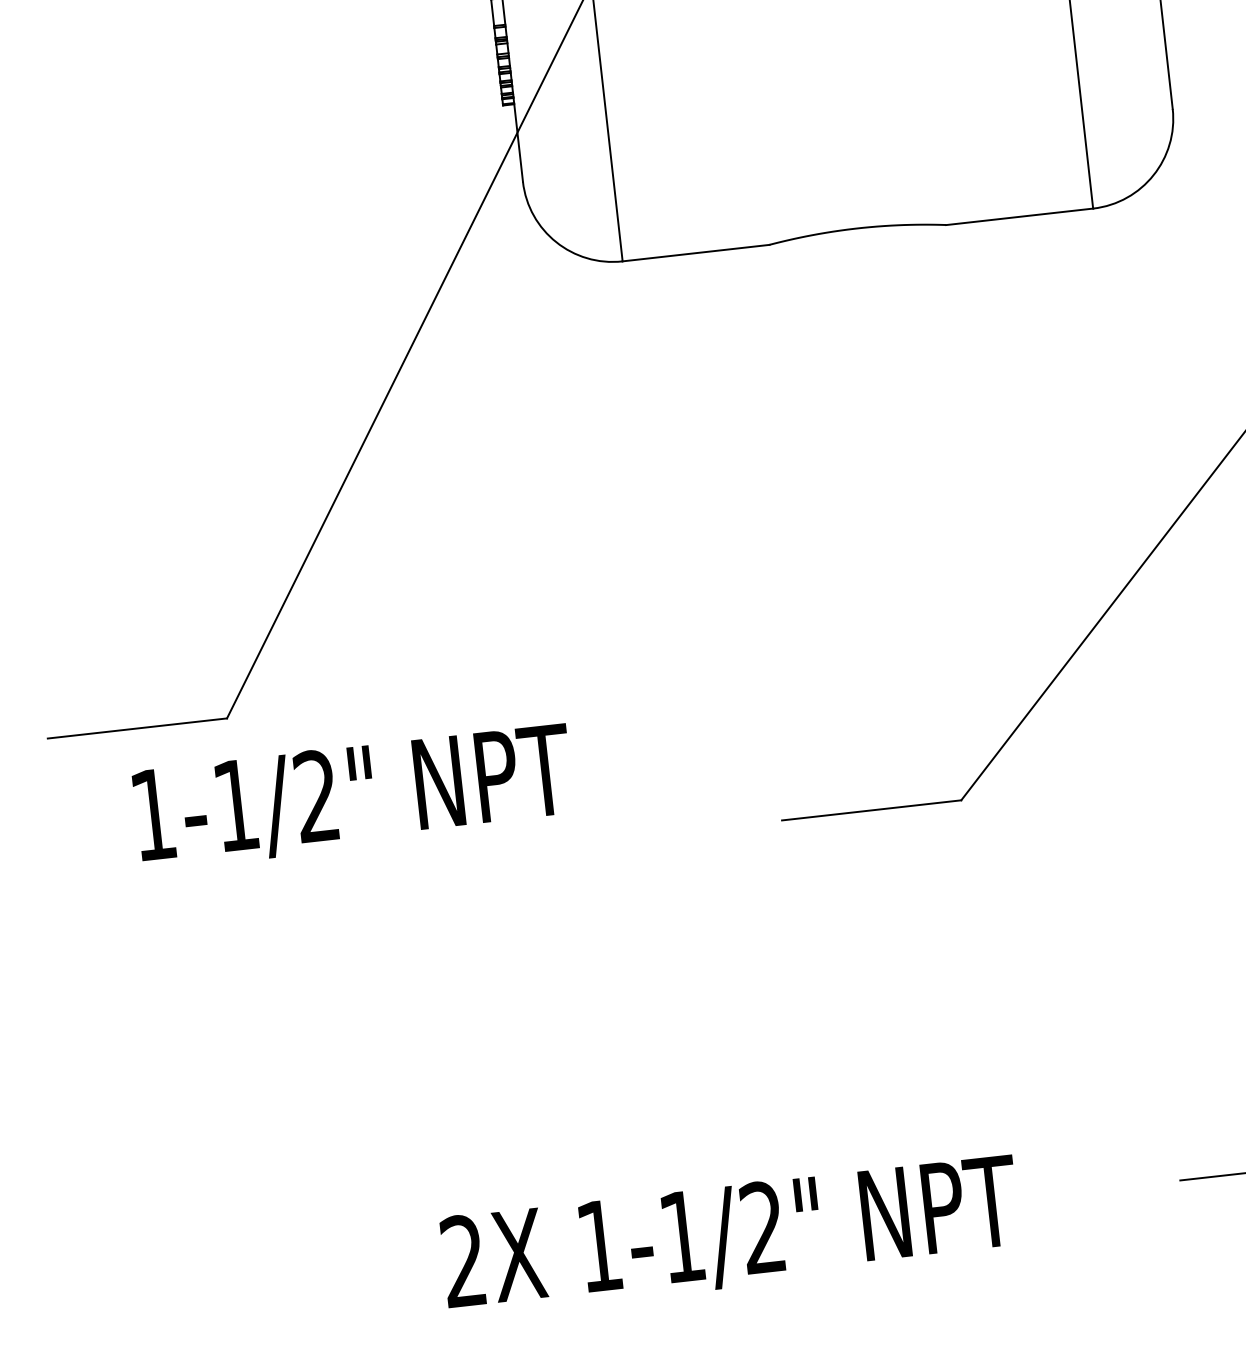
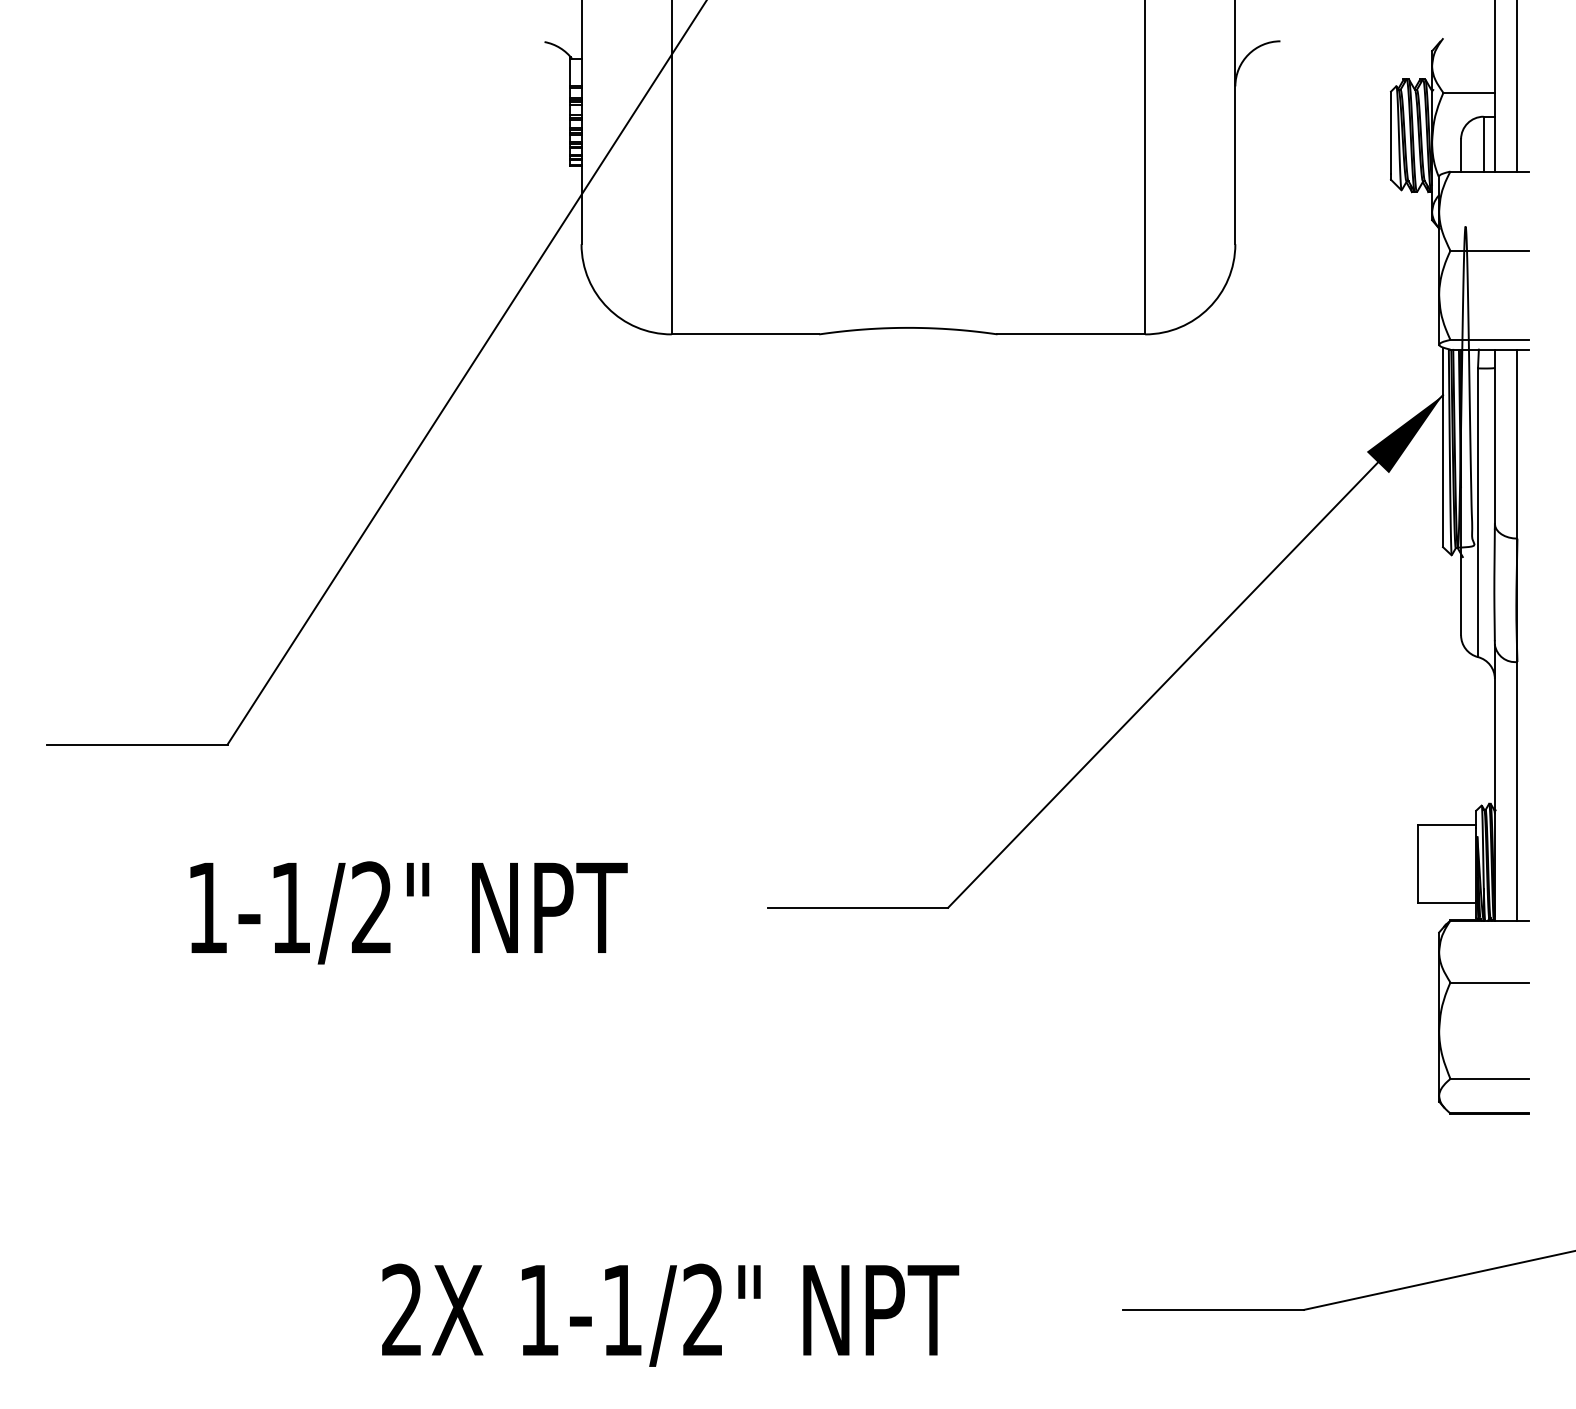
text: (353, 796) -> (408, 912), moved

